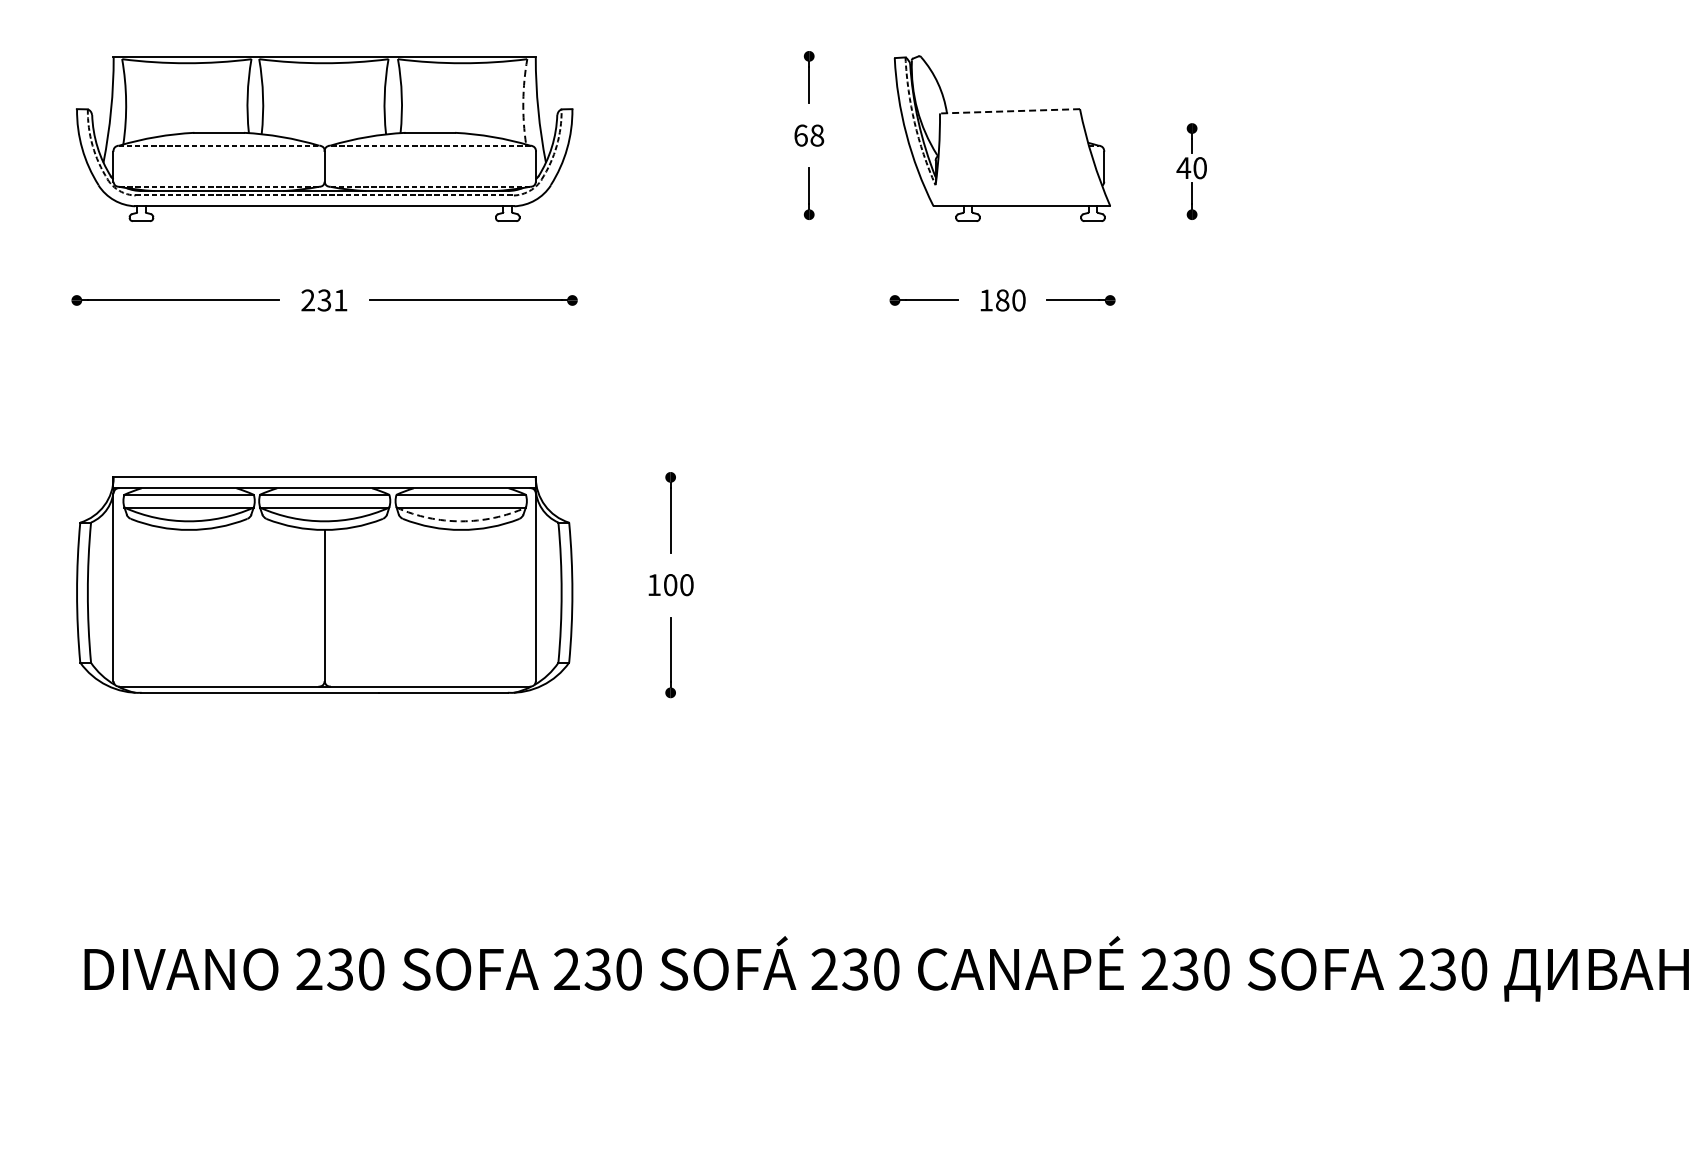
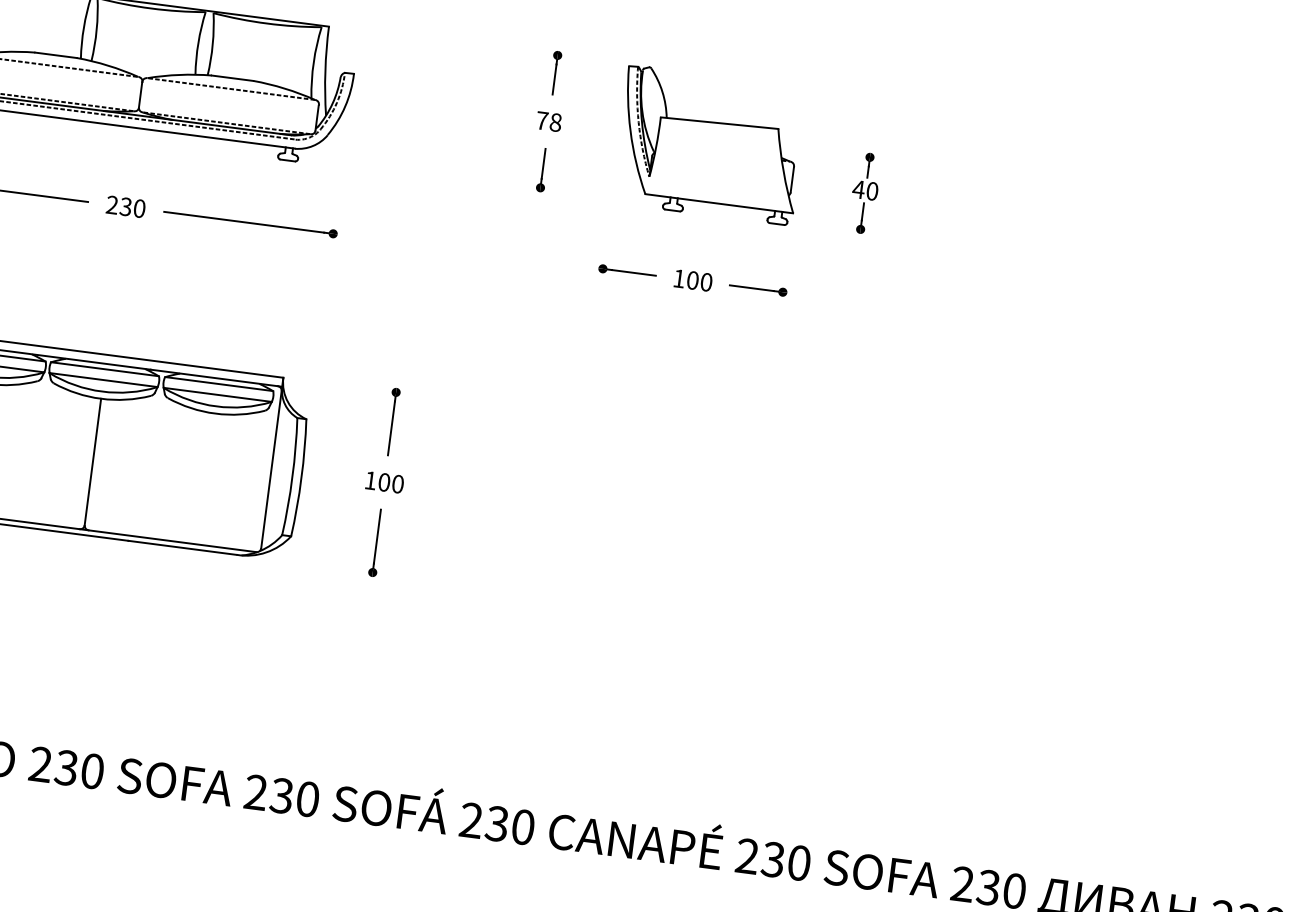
arc: (523, 101) -> (313, 62), dashed -> solid
line: (1009, 111) -> (719, 123), dashed -> solid
text: (800, 135) -> (541, 120), 68 -> 78
text: (340, 300) -> (139, 208), 231 -> 230
text: (1002, 300) -> (692, 280), 180 -> 100
arc: (461, 521) -> (216, 406), dashed -> solid

